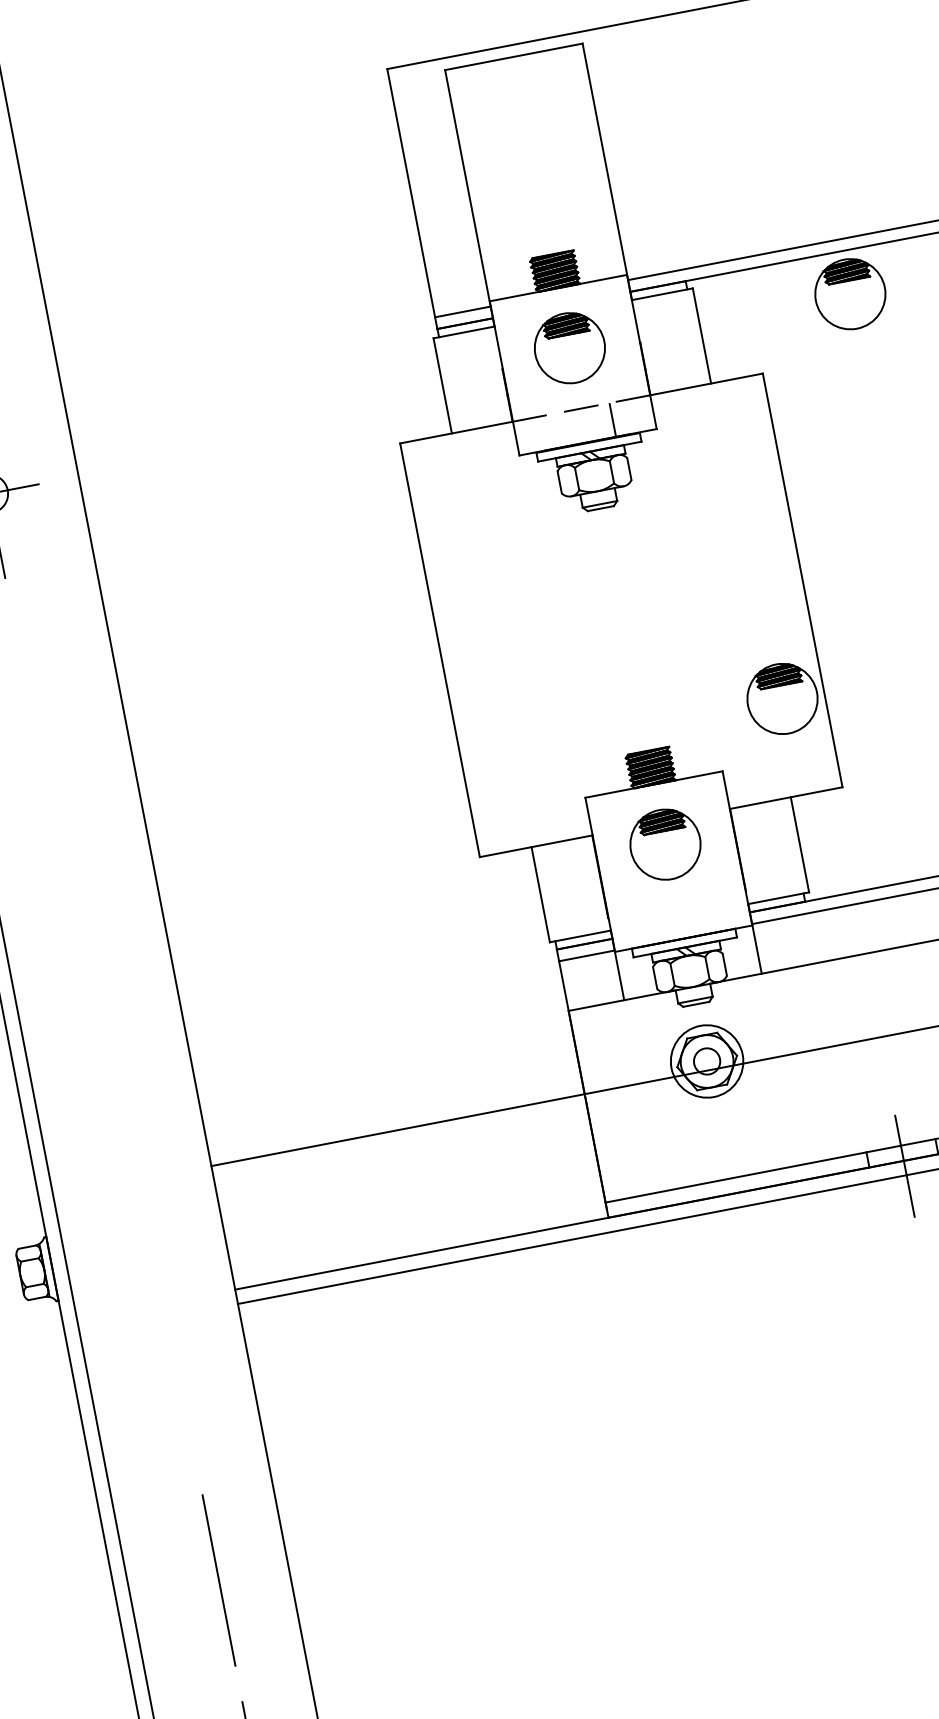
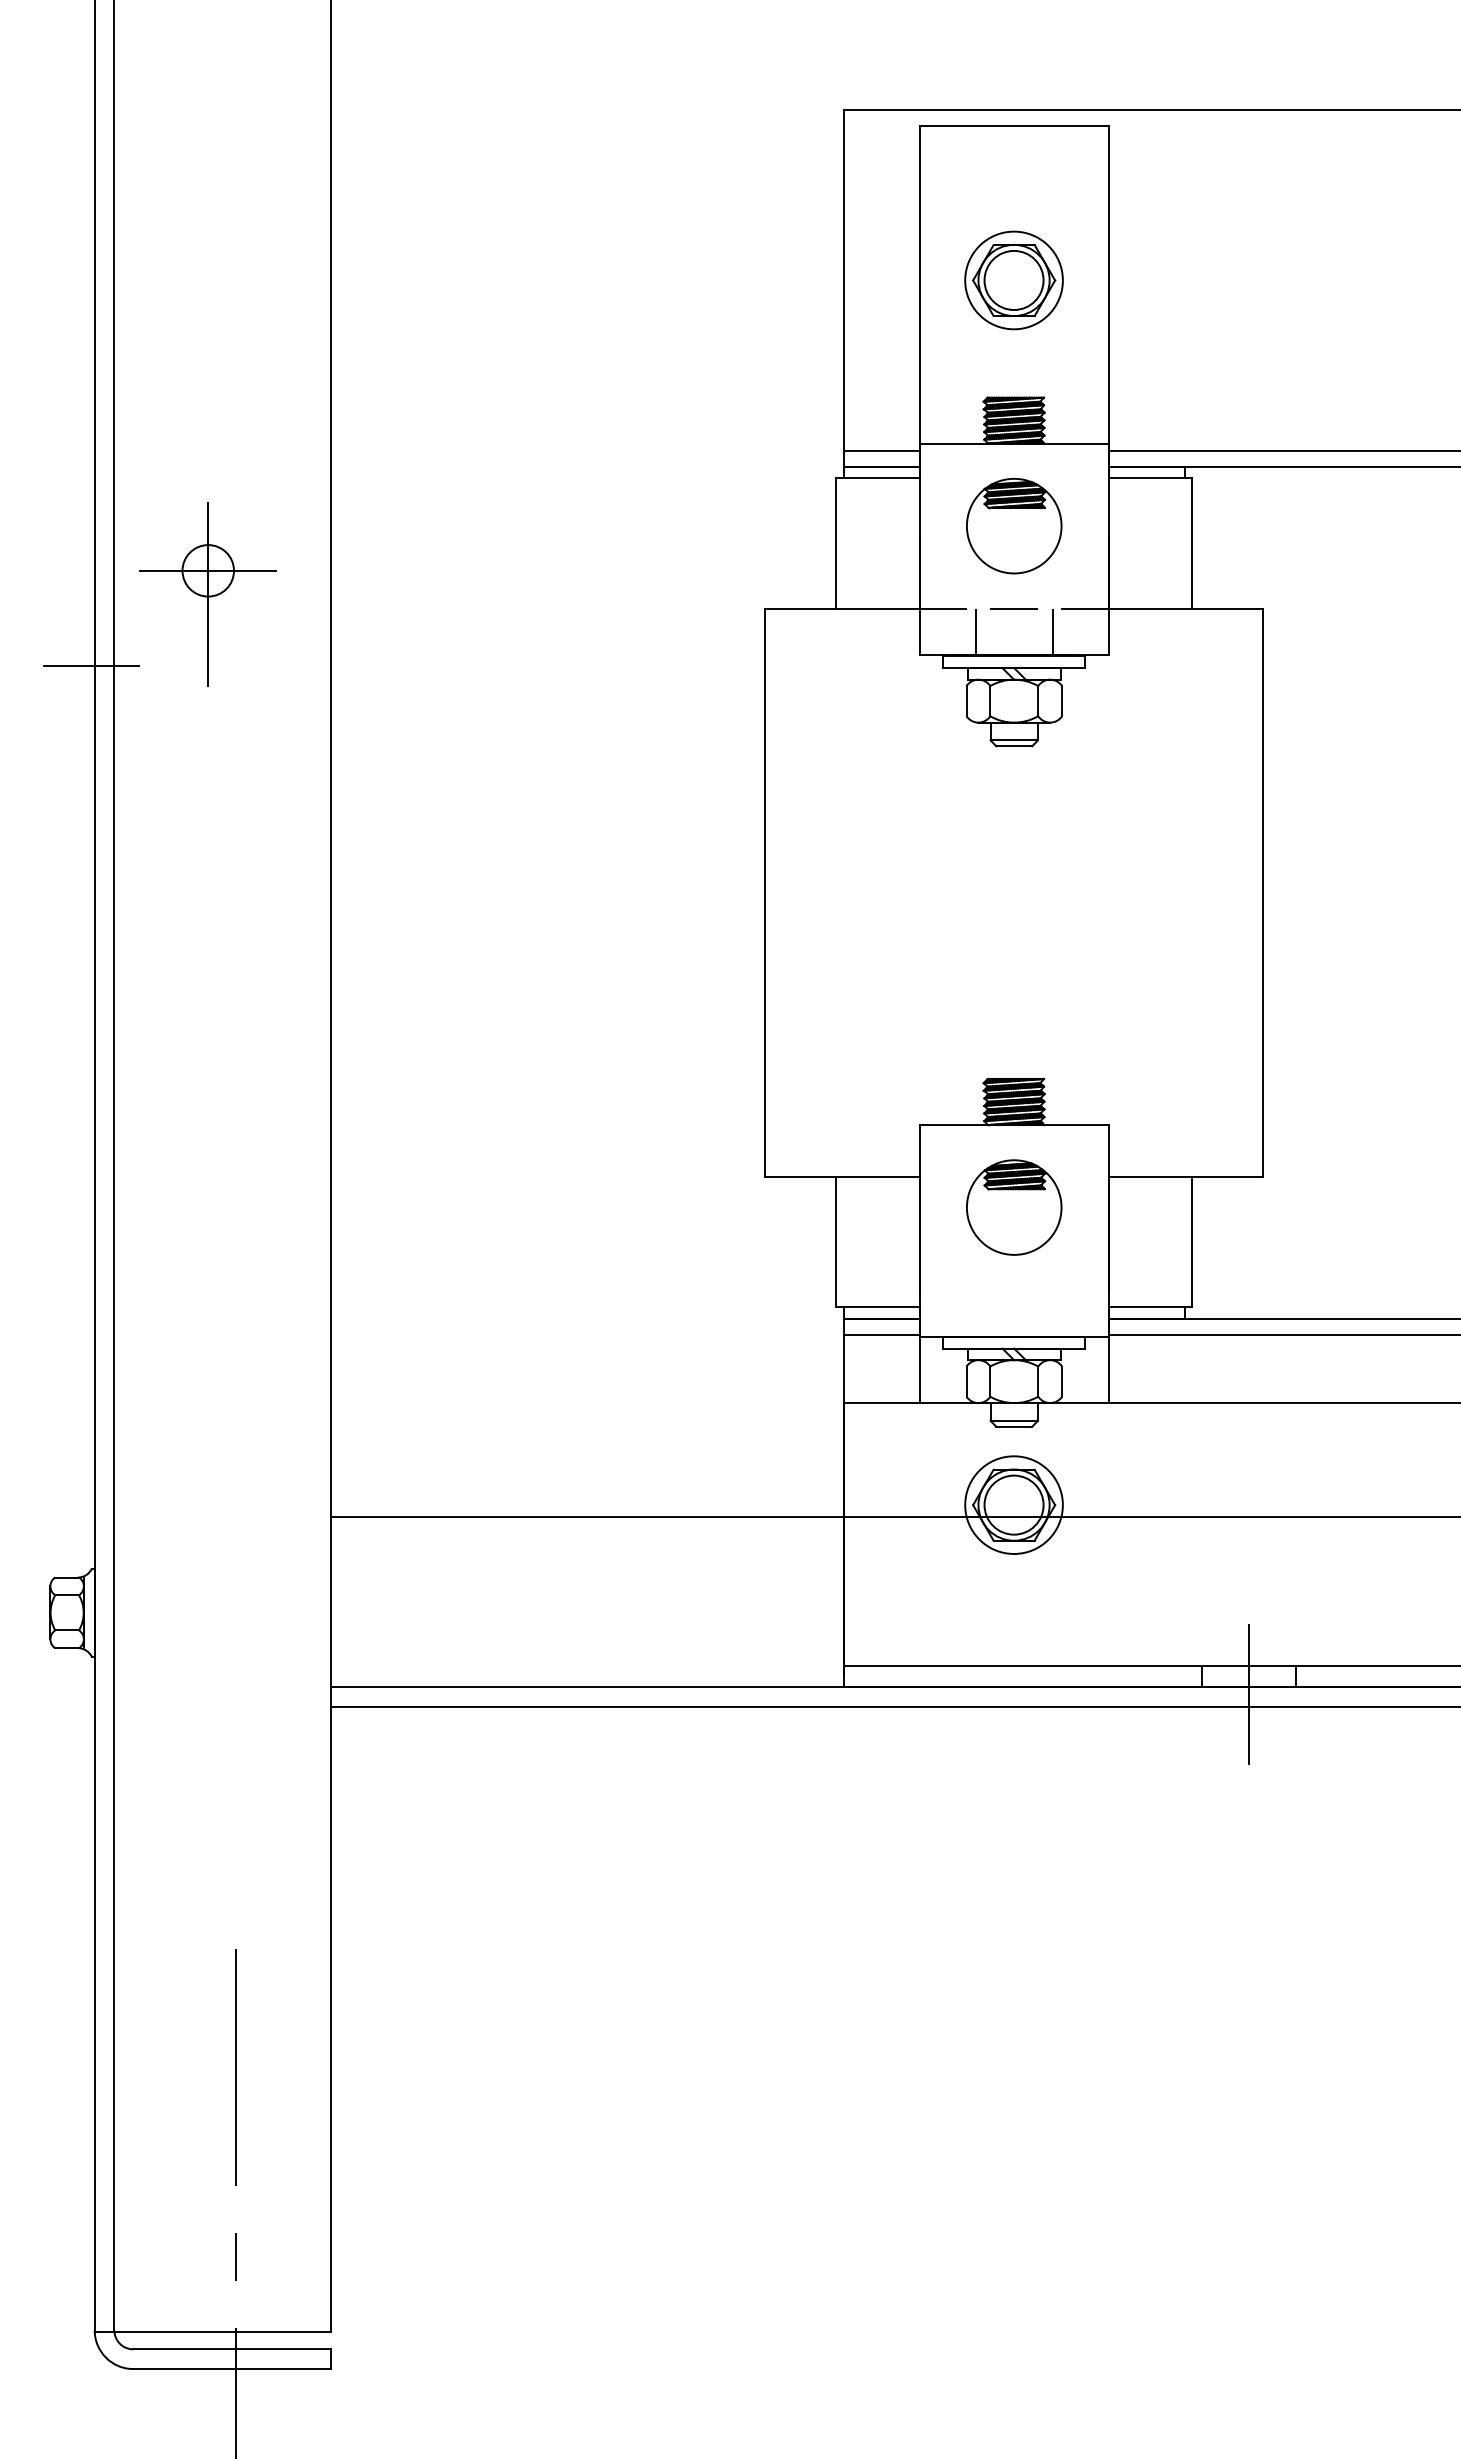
part: (534, 169) -> (1013, 280), added
part: (850, 294) -> (1399, 526), removed
line: (556, 430) -> (975, 631), added
part: (782, 698) -> (1206, 1044), removed
circle: (706, 1061) -> (1013, 1504), size x1.67

